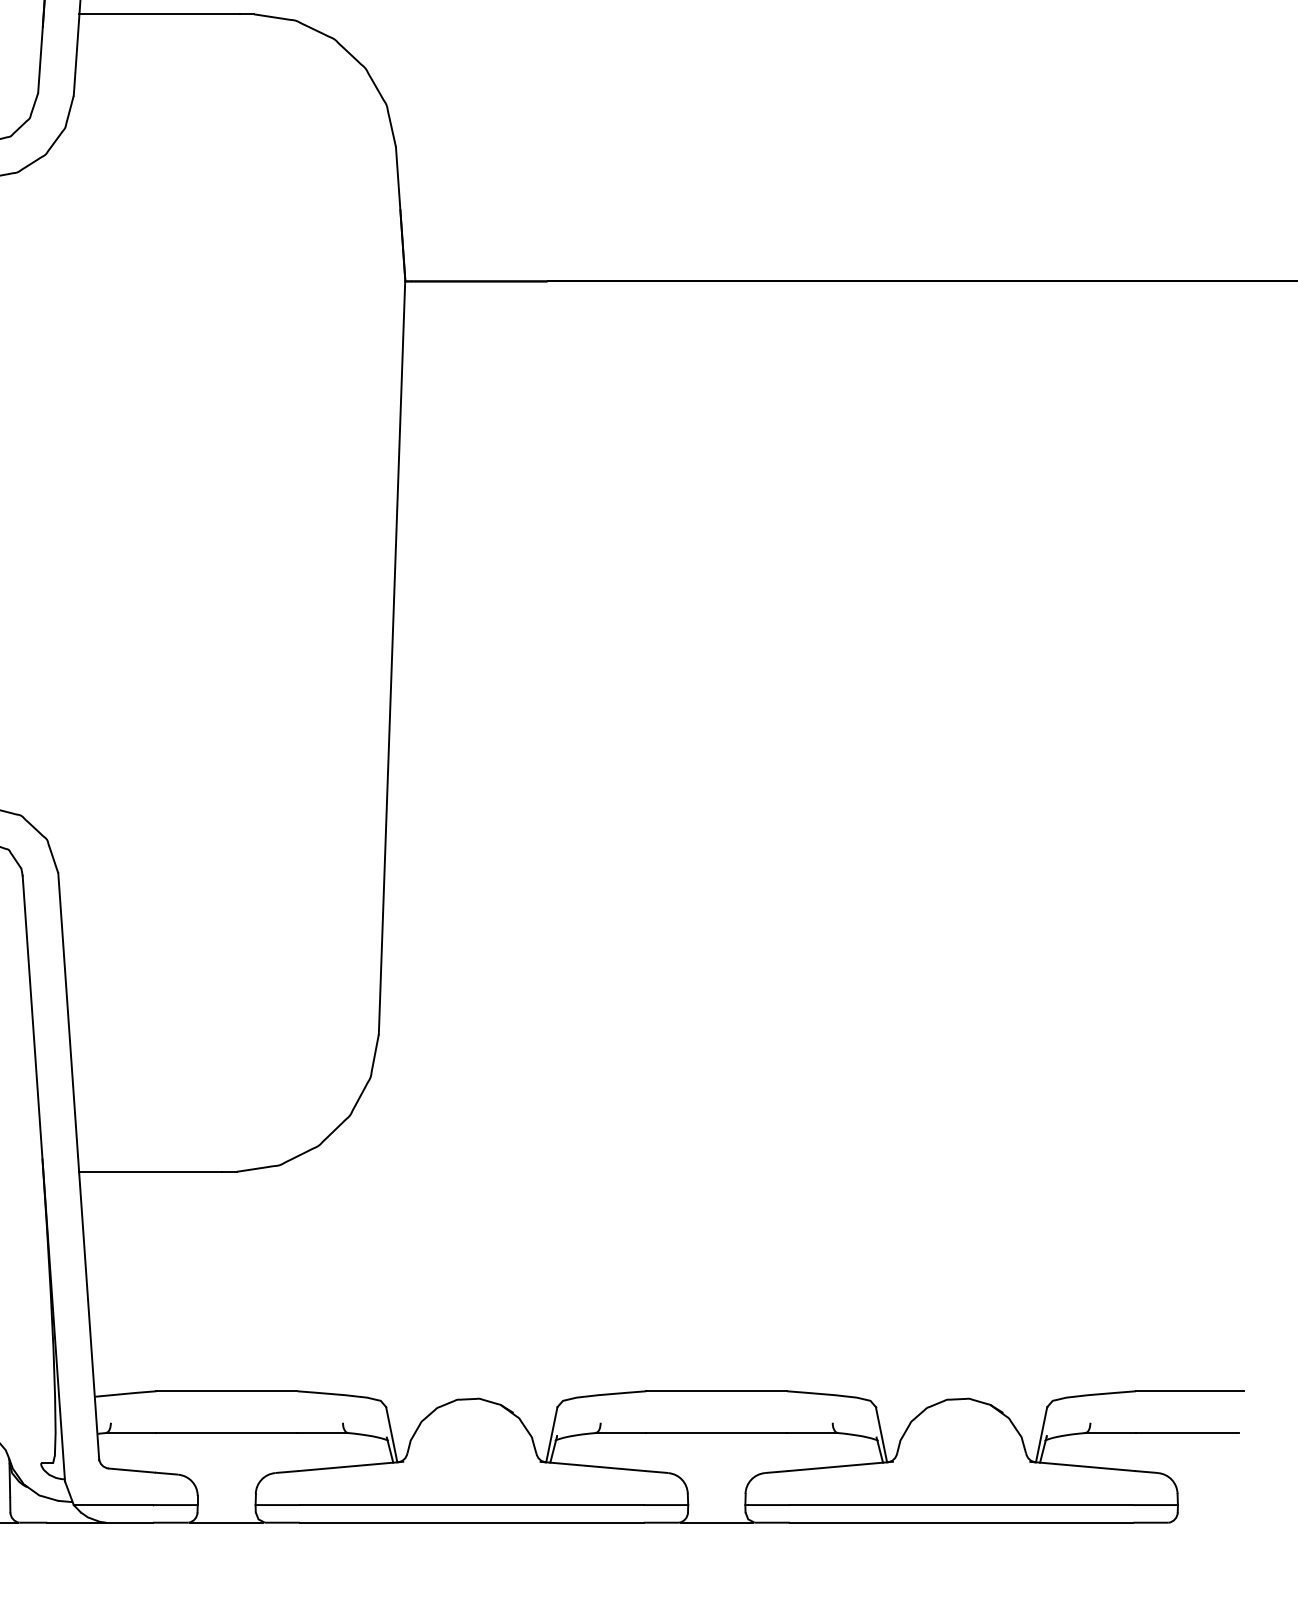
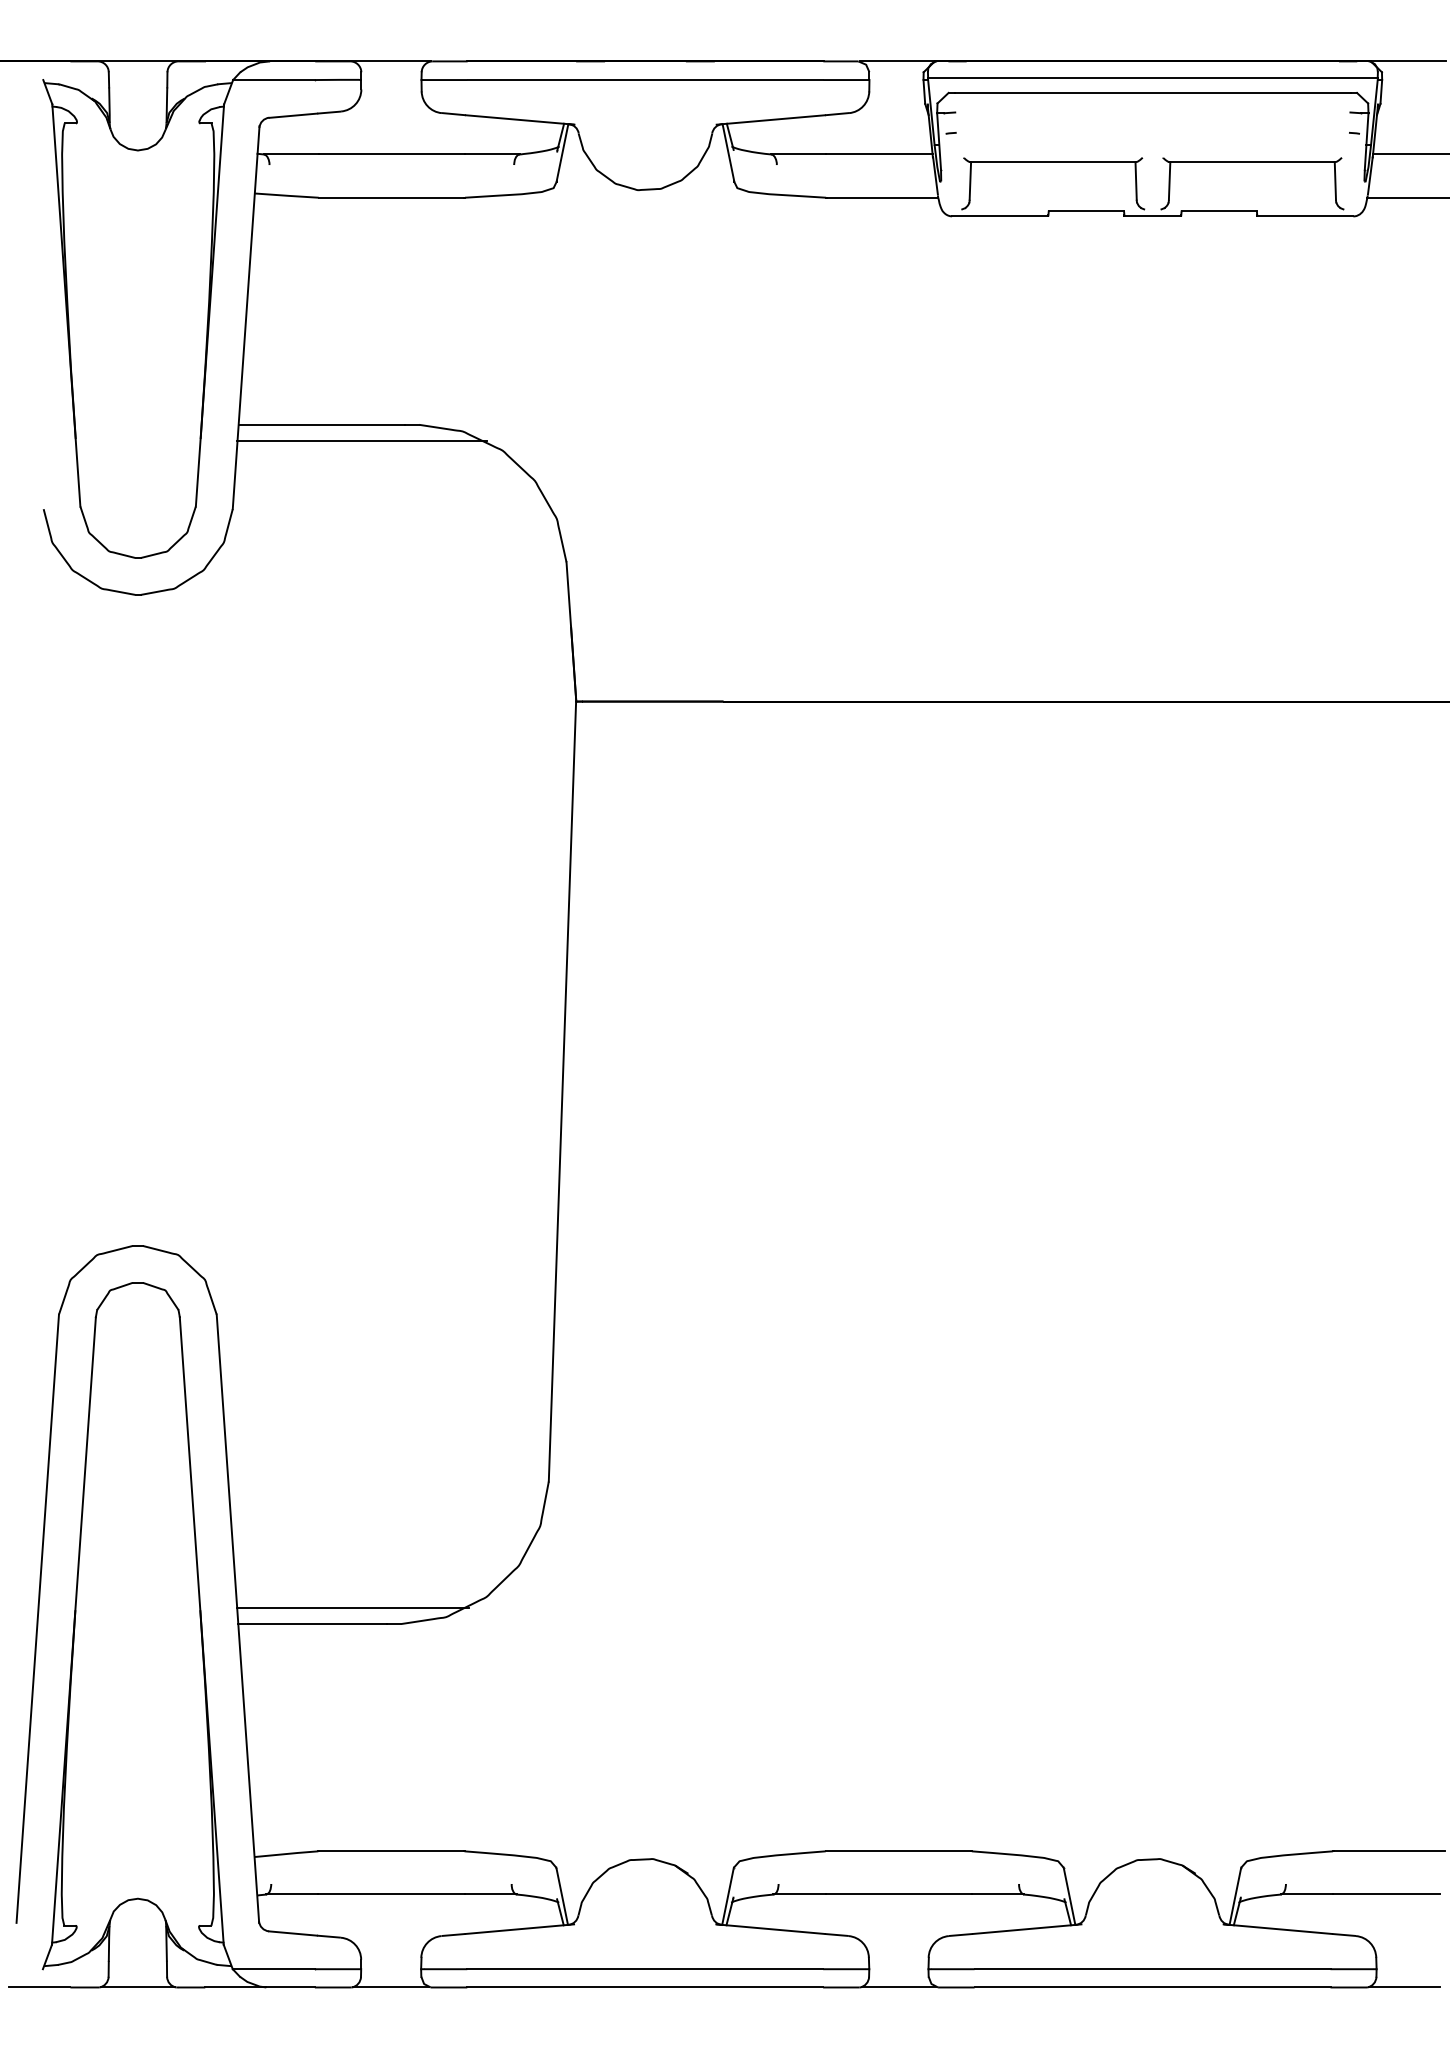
line: (198, 30) -> (361, 441), added
line: (189, 1155) -> (352, 1607), added
line: (1204, 1522) -> (1404, 1987), added

